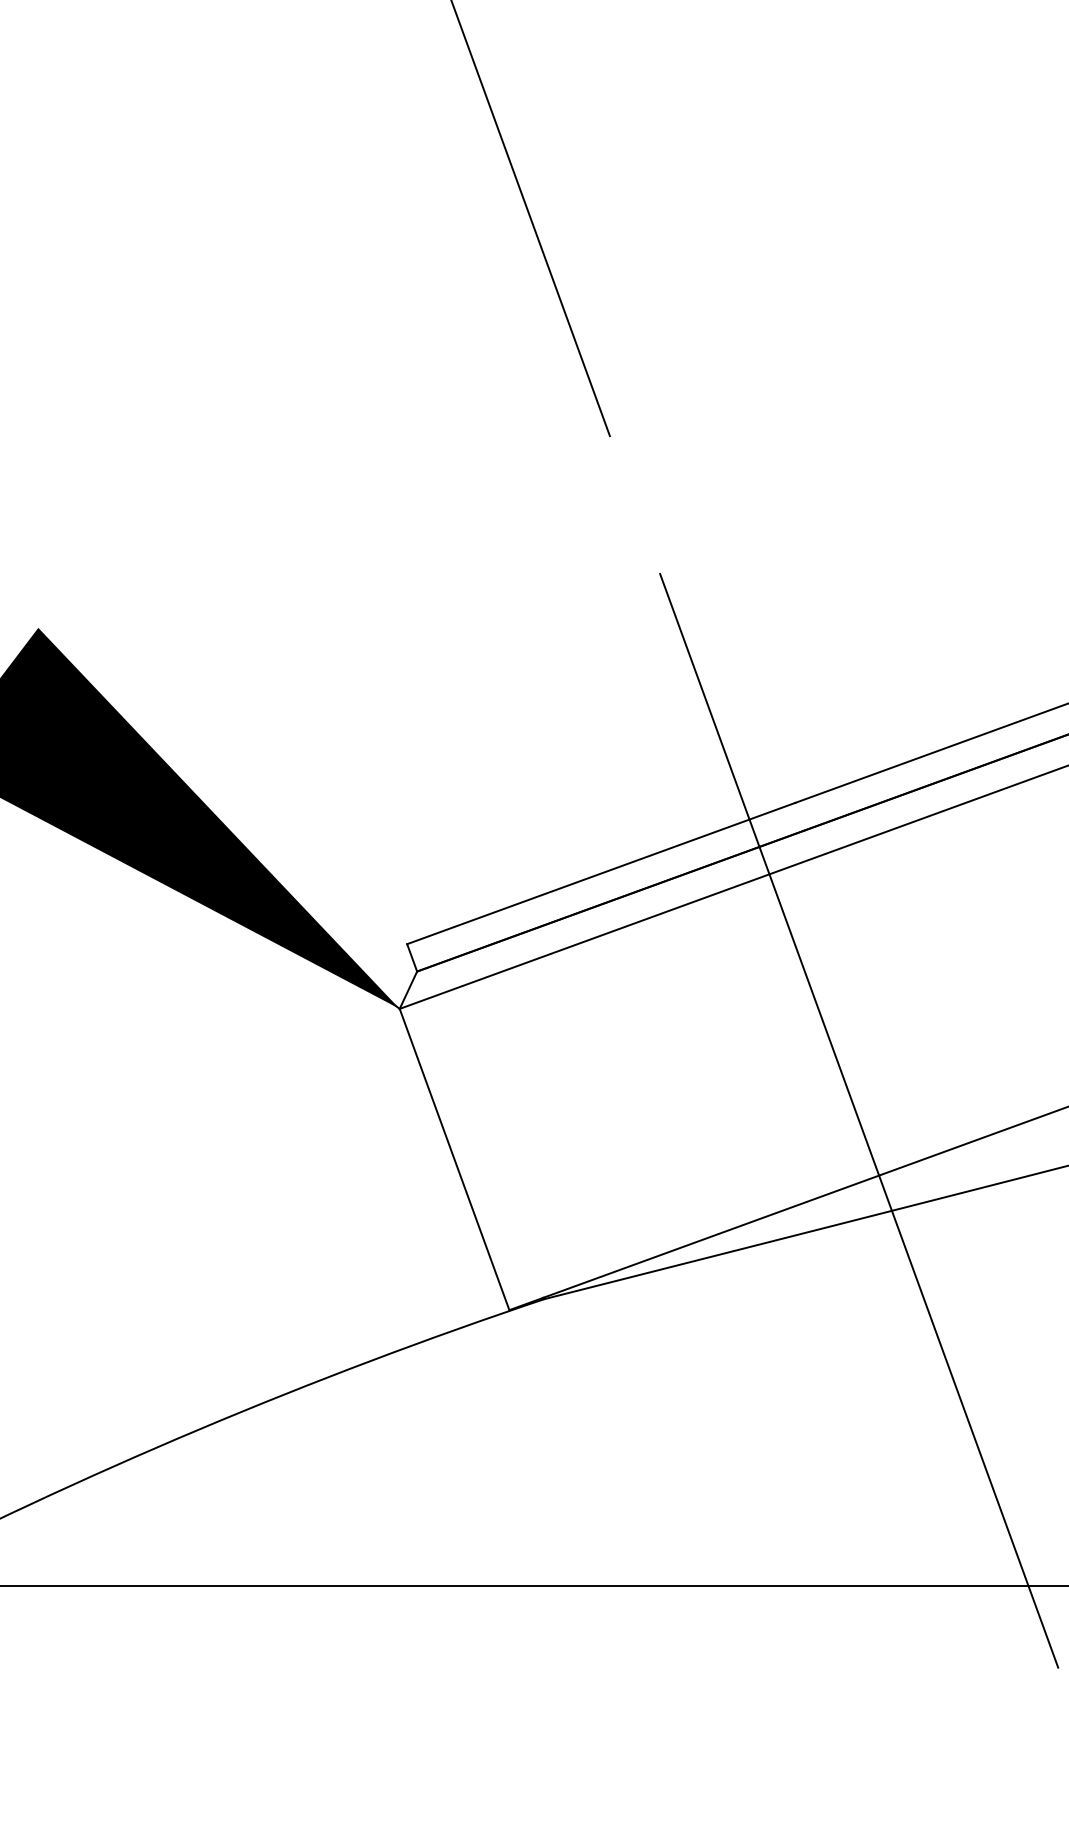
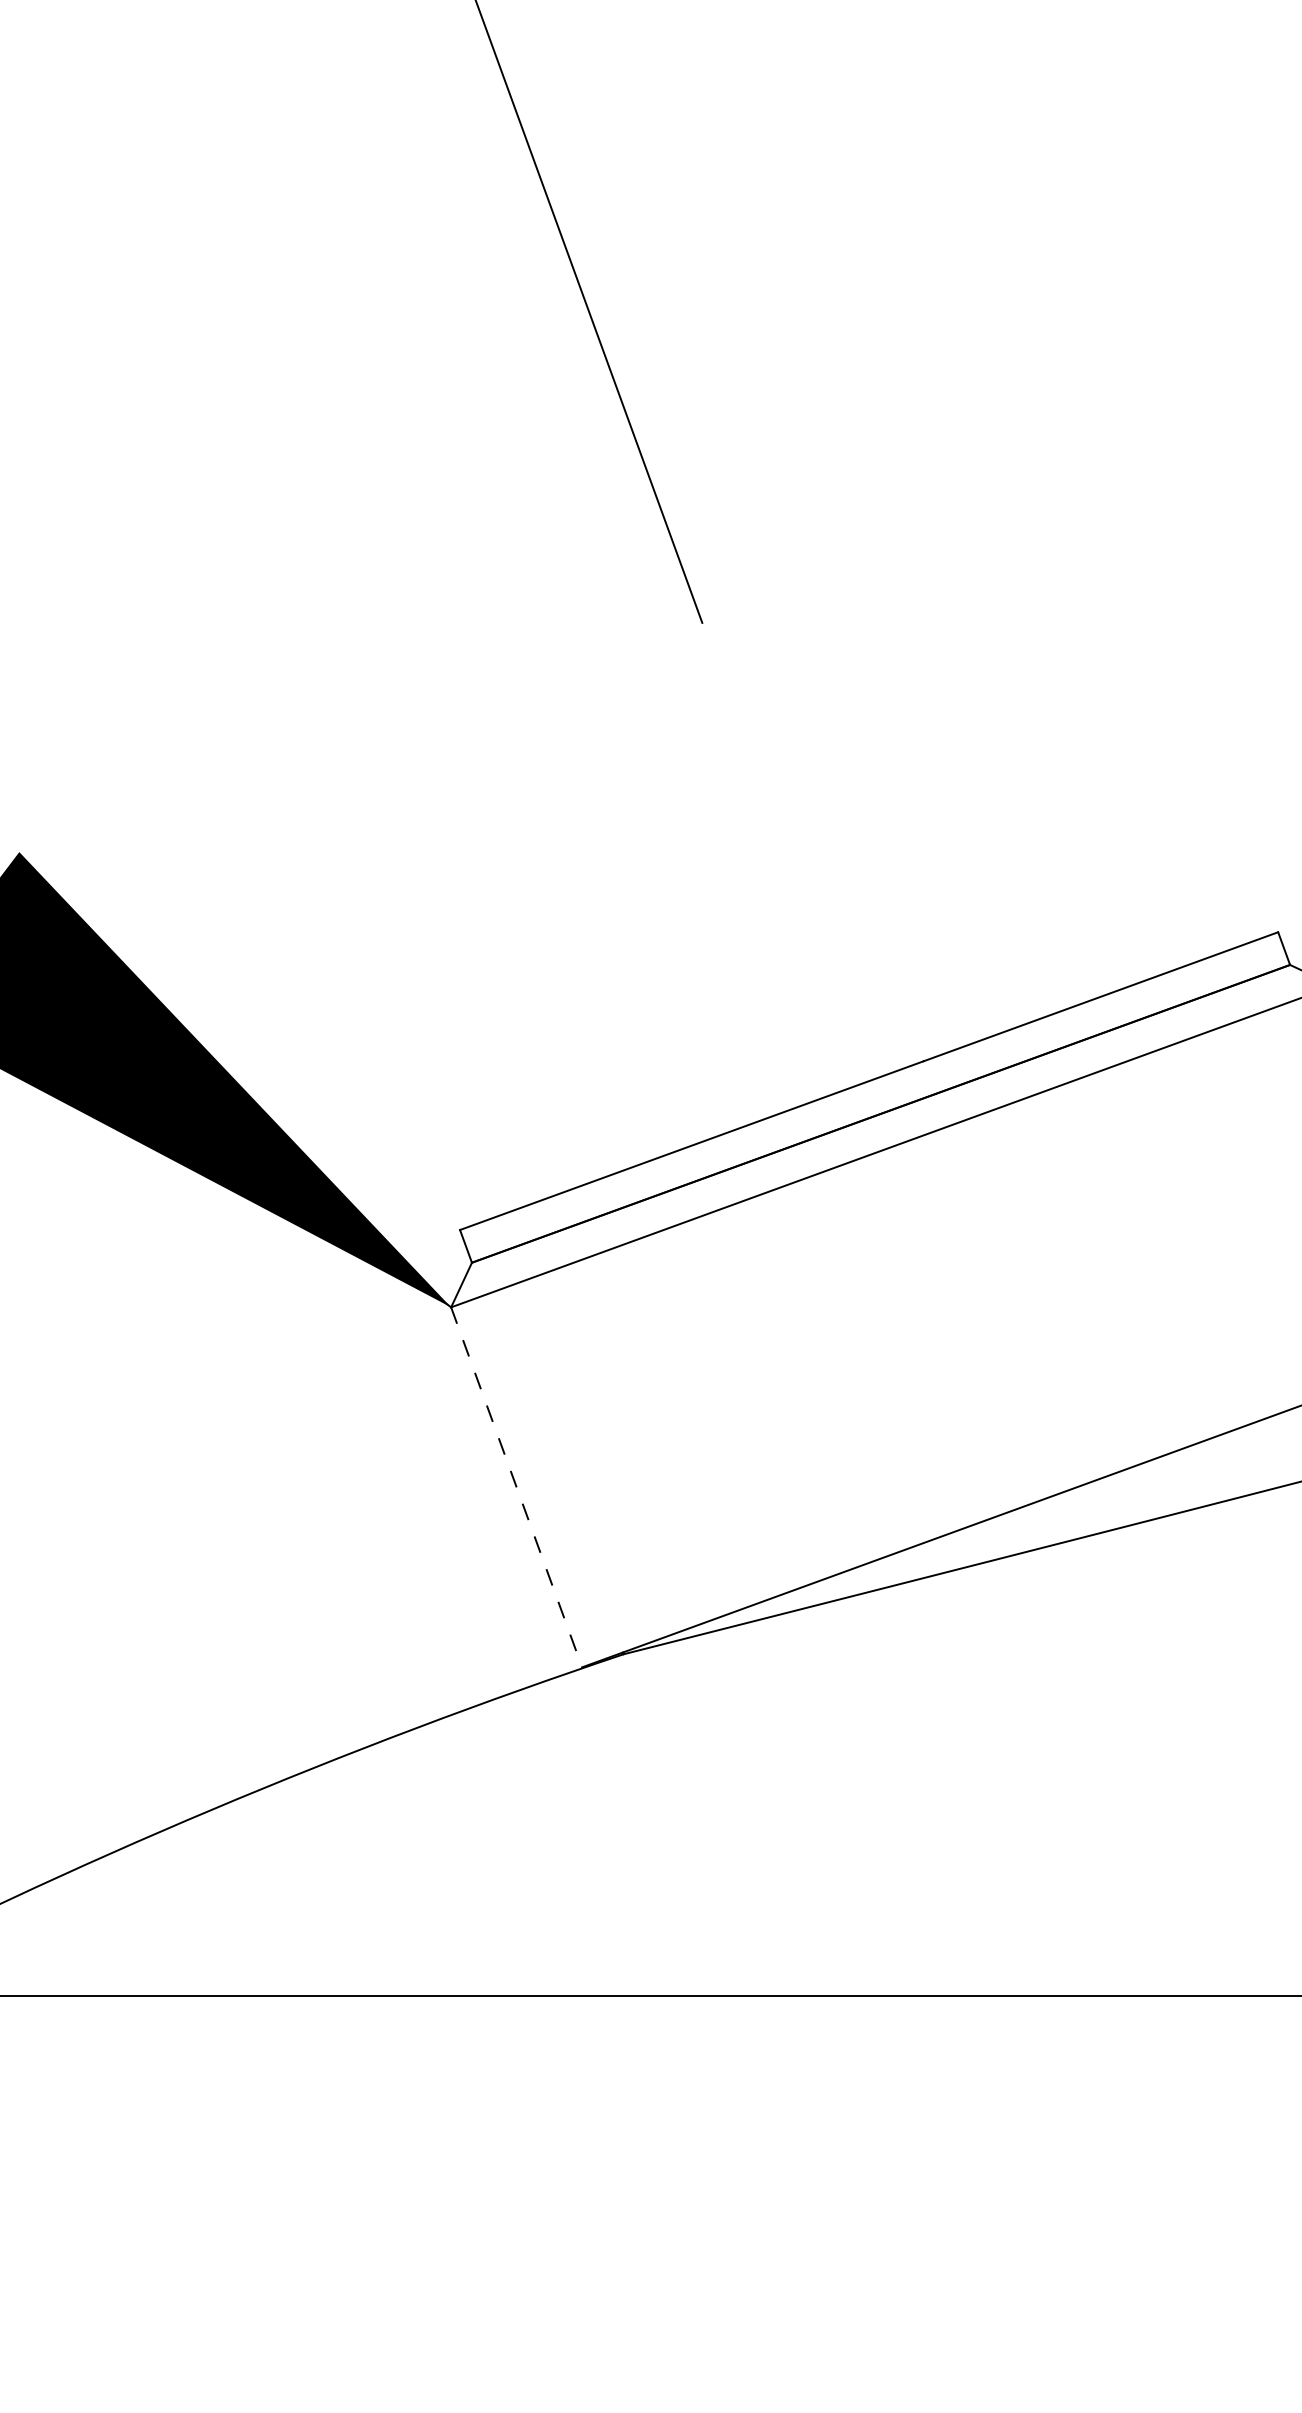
line: (858, 1120) -> (999, 1440), removed
line: (454, 1159) -> (516, 1487), solid -> dashed

